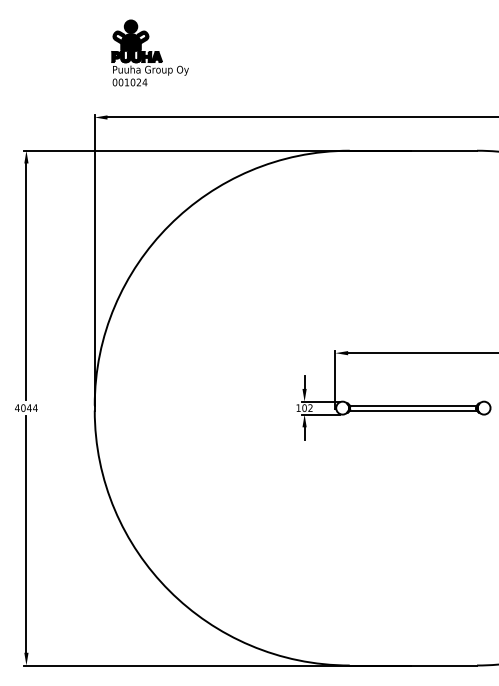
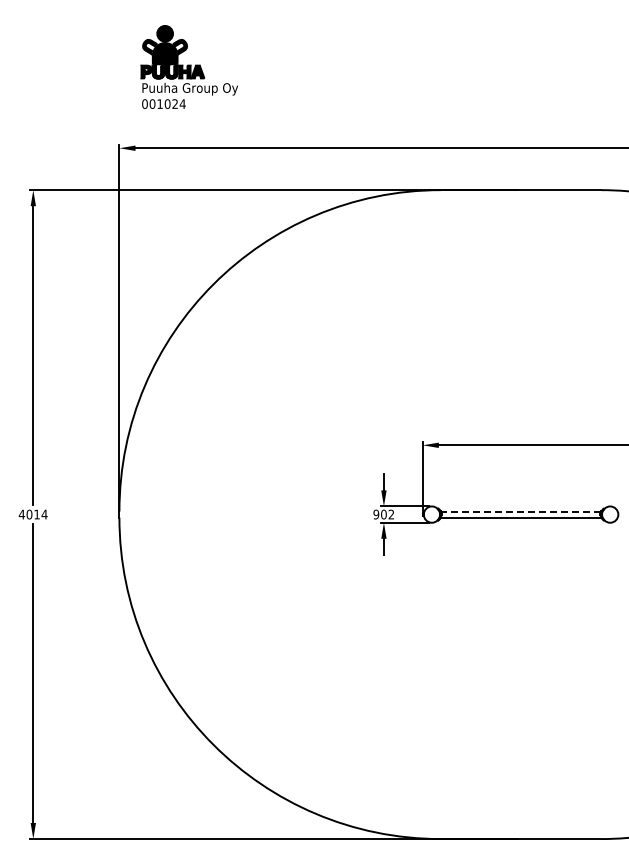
line: (412, 405) -> (520, 511), solid -> dashed
text: (28, 408) -> (36, 514), 4044 -> 4014
text: (298, 408) -> (376, 514), 102 -> 902

